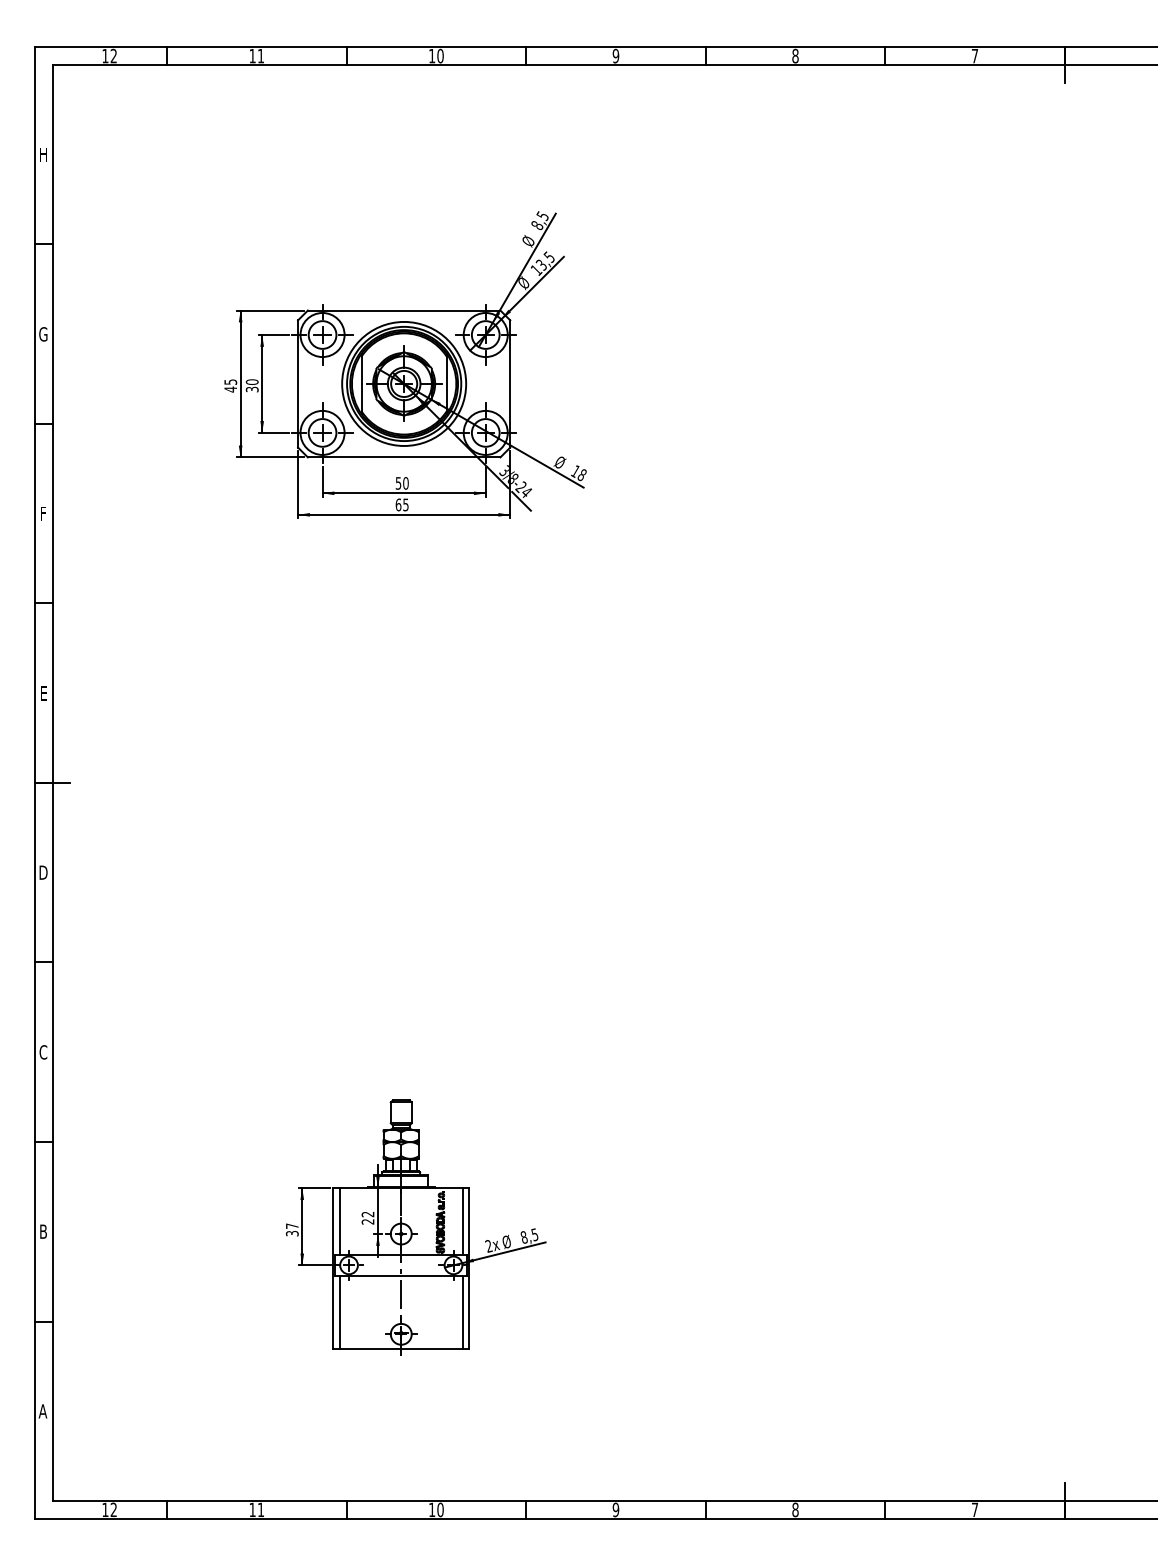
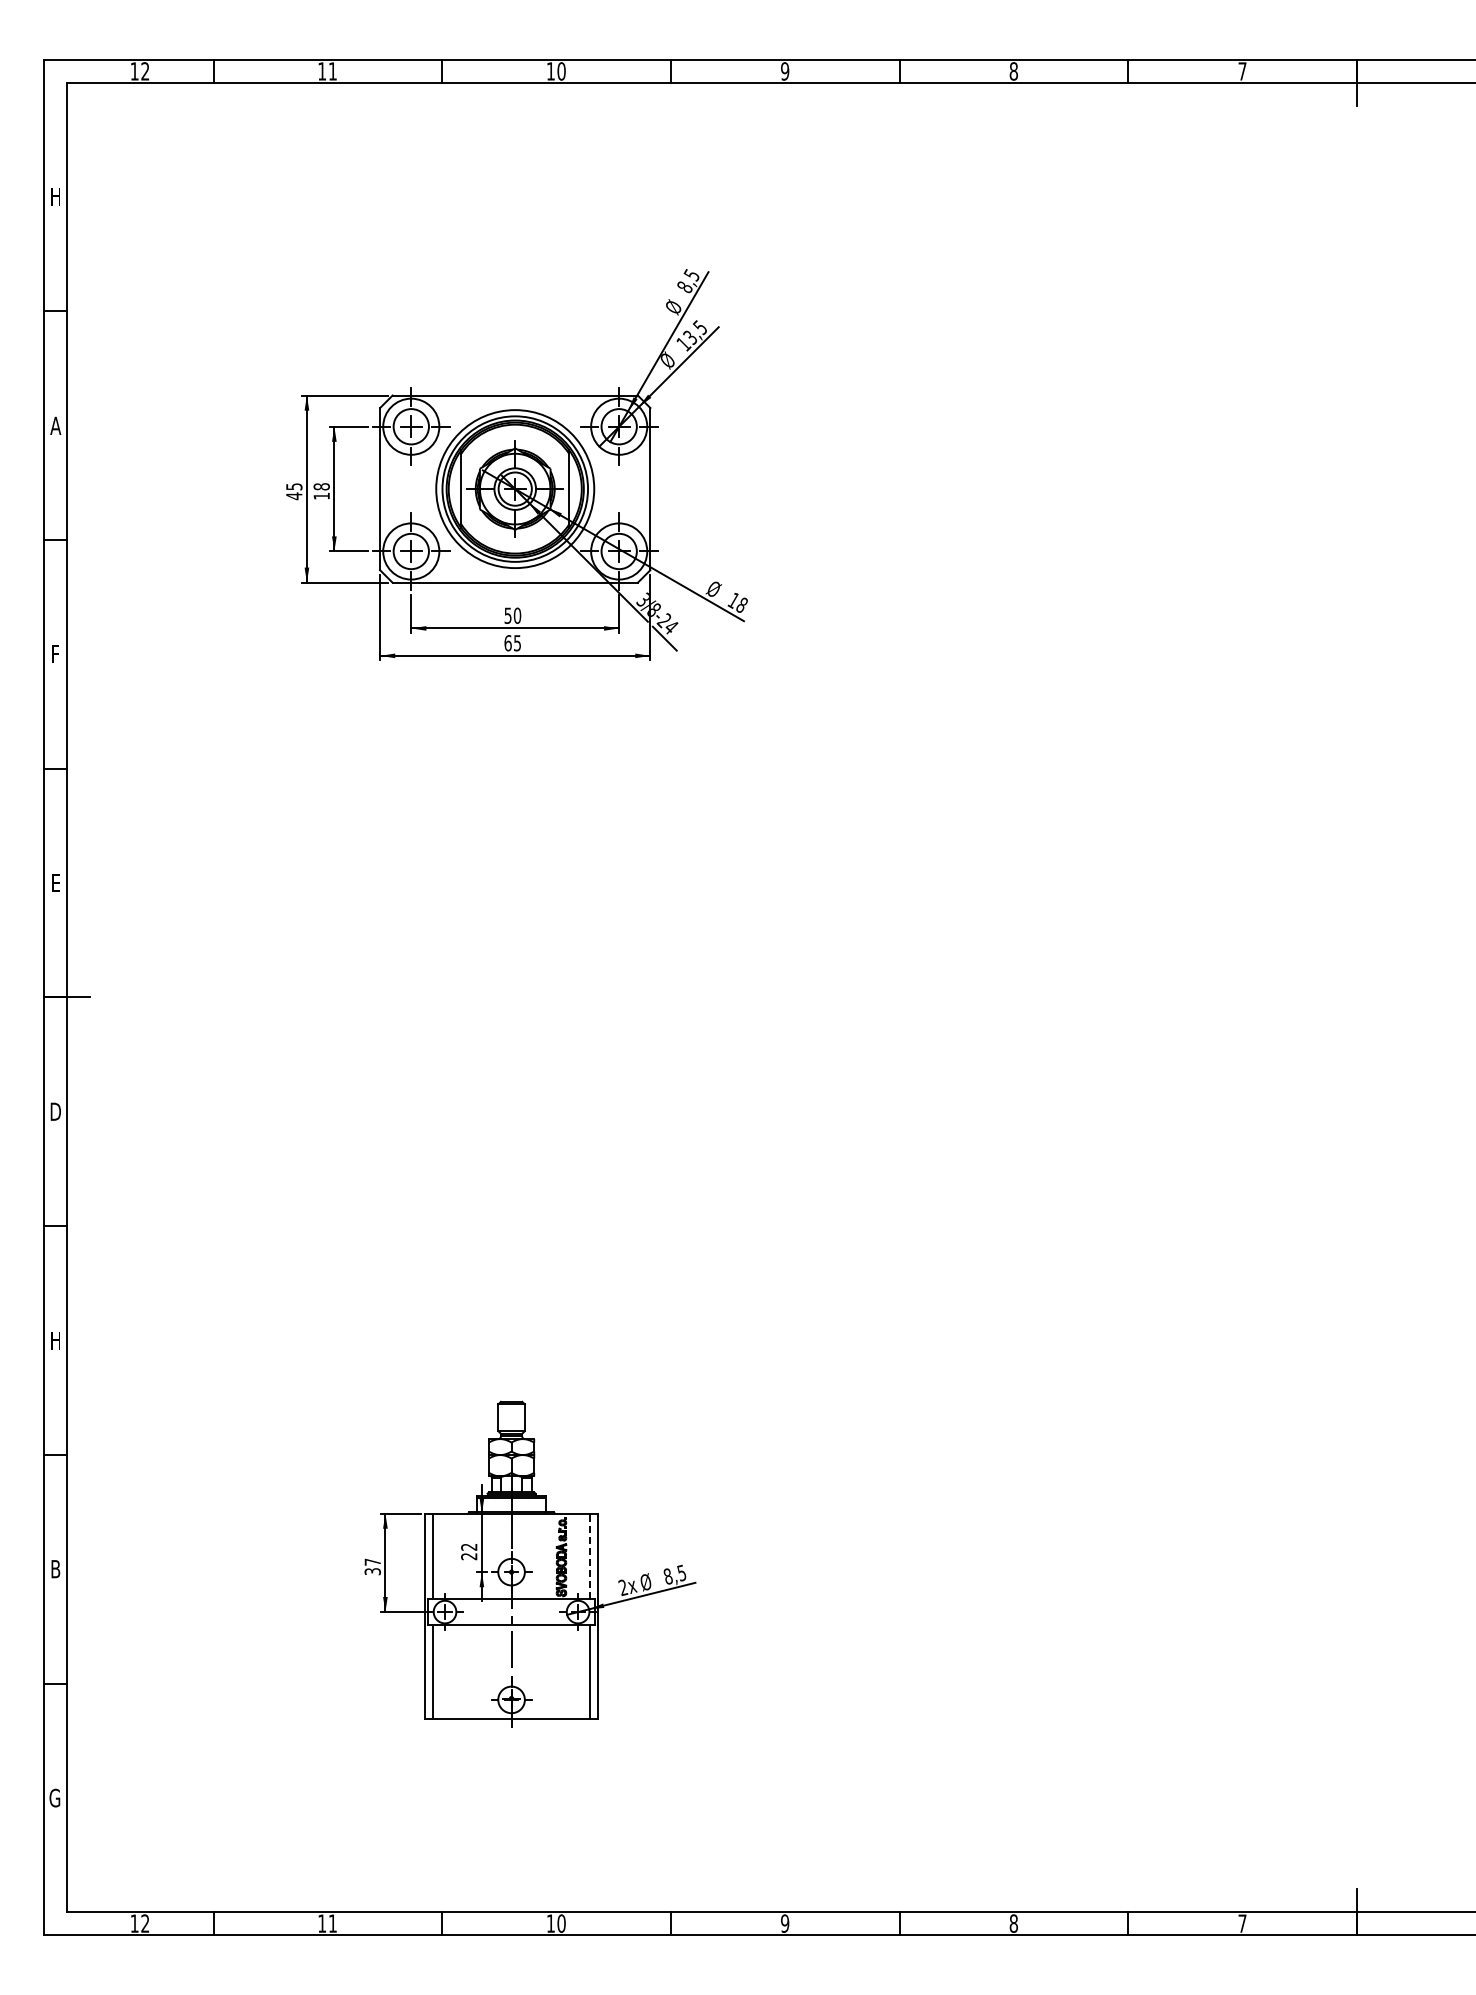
text: (43, 334) -> (55, 425), G -> A
text: (252, 385) -> (321, 491), 30 -> 18
text: (43, 1052) -> (55, 1340), C -> H
line: (463, 1221) -> (590, 1556), solid -> dashed
text: (42, 1410) -> (54, 1797), A -> G

